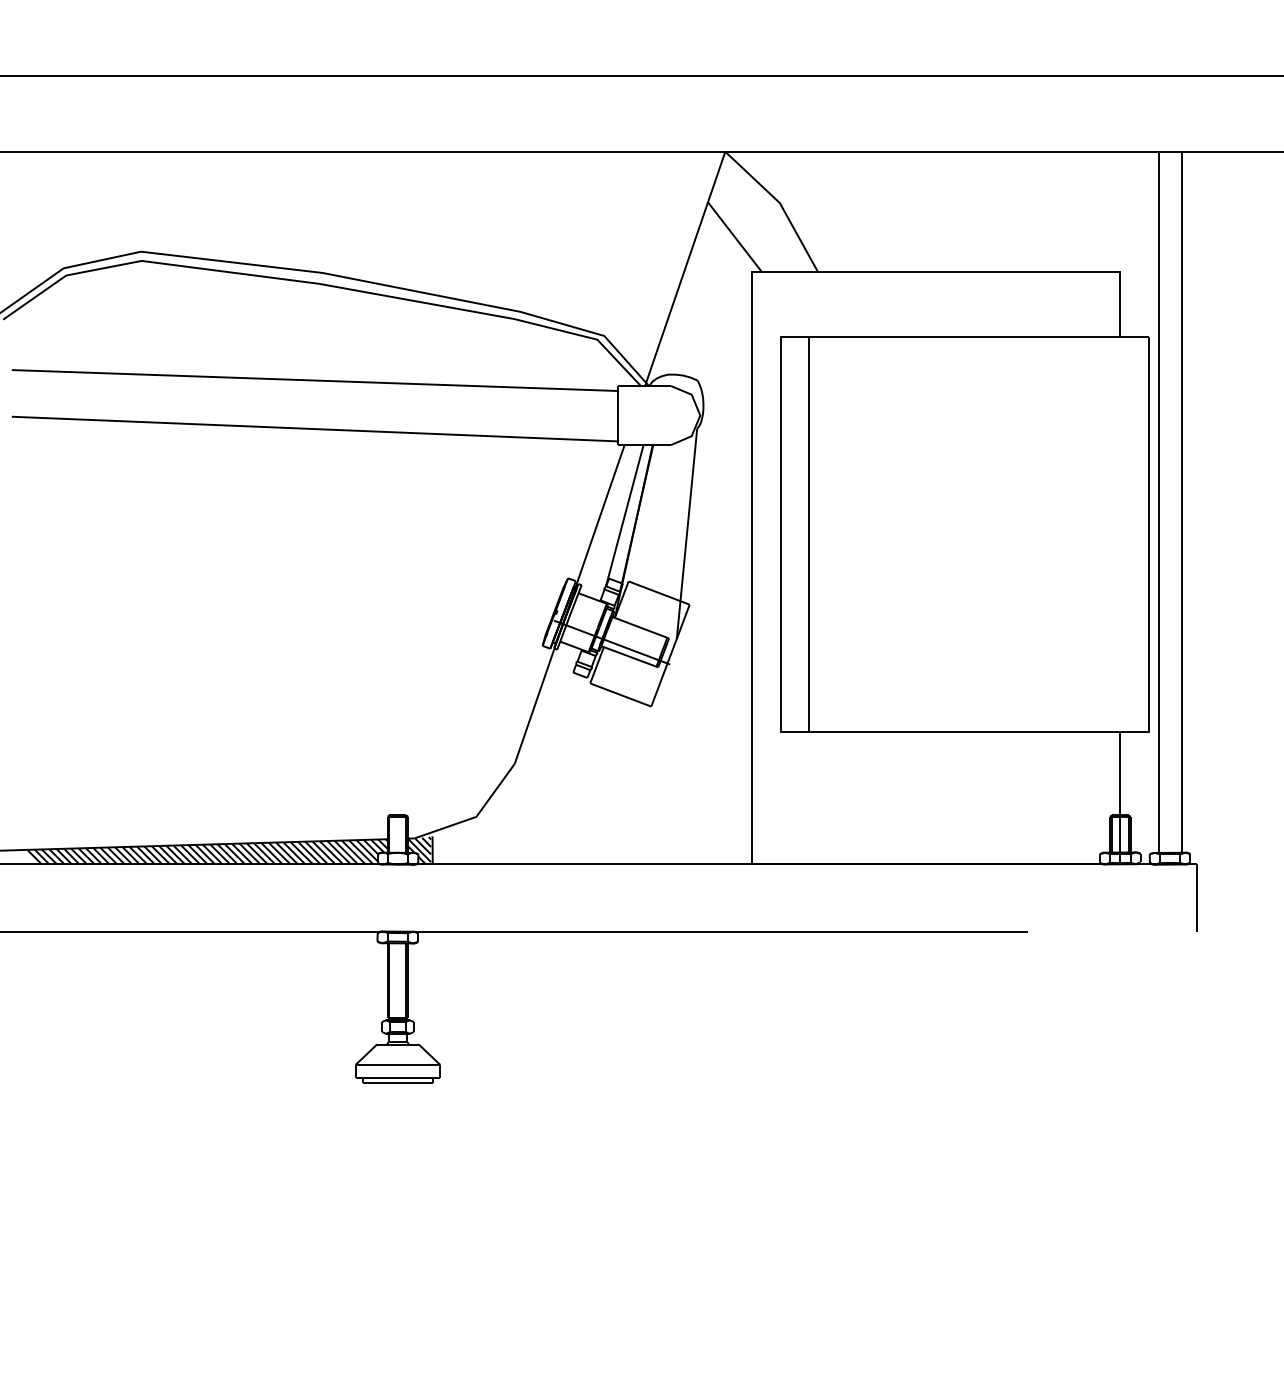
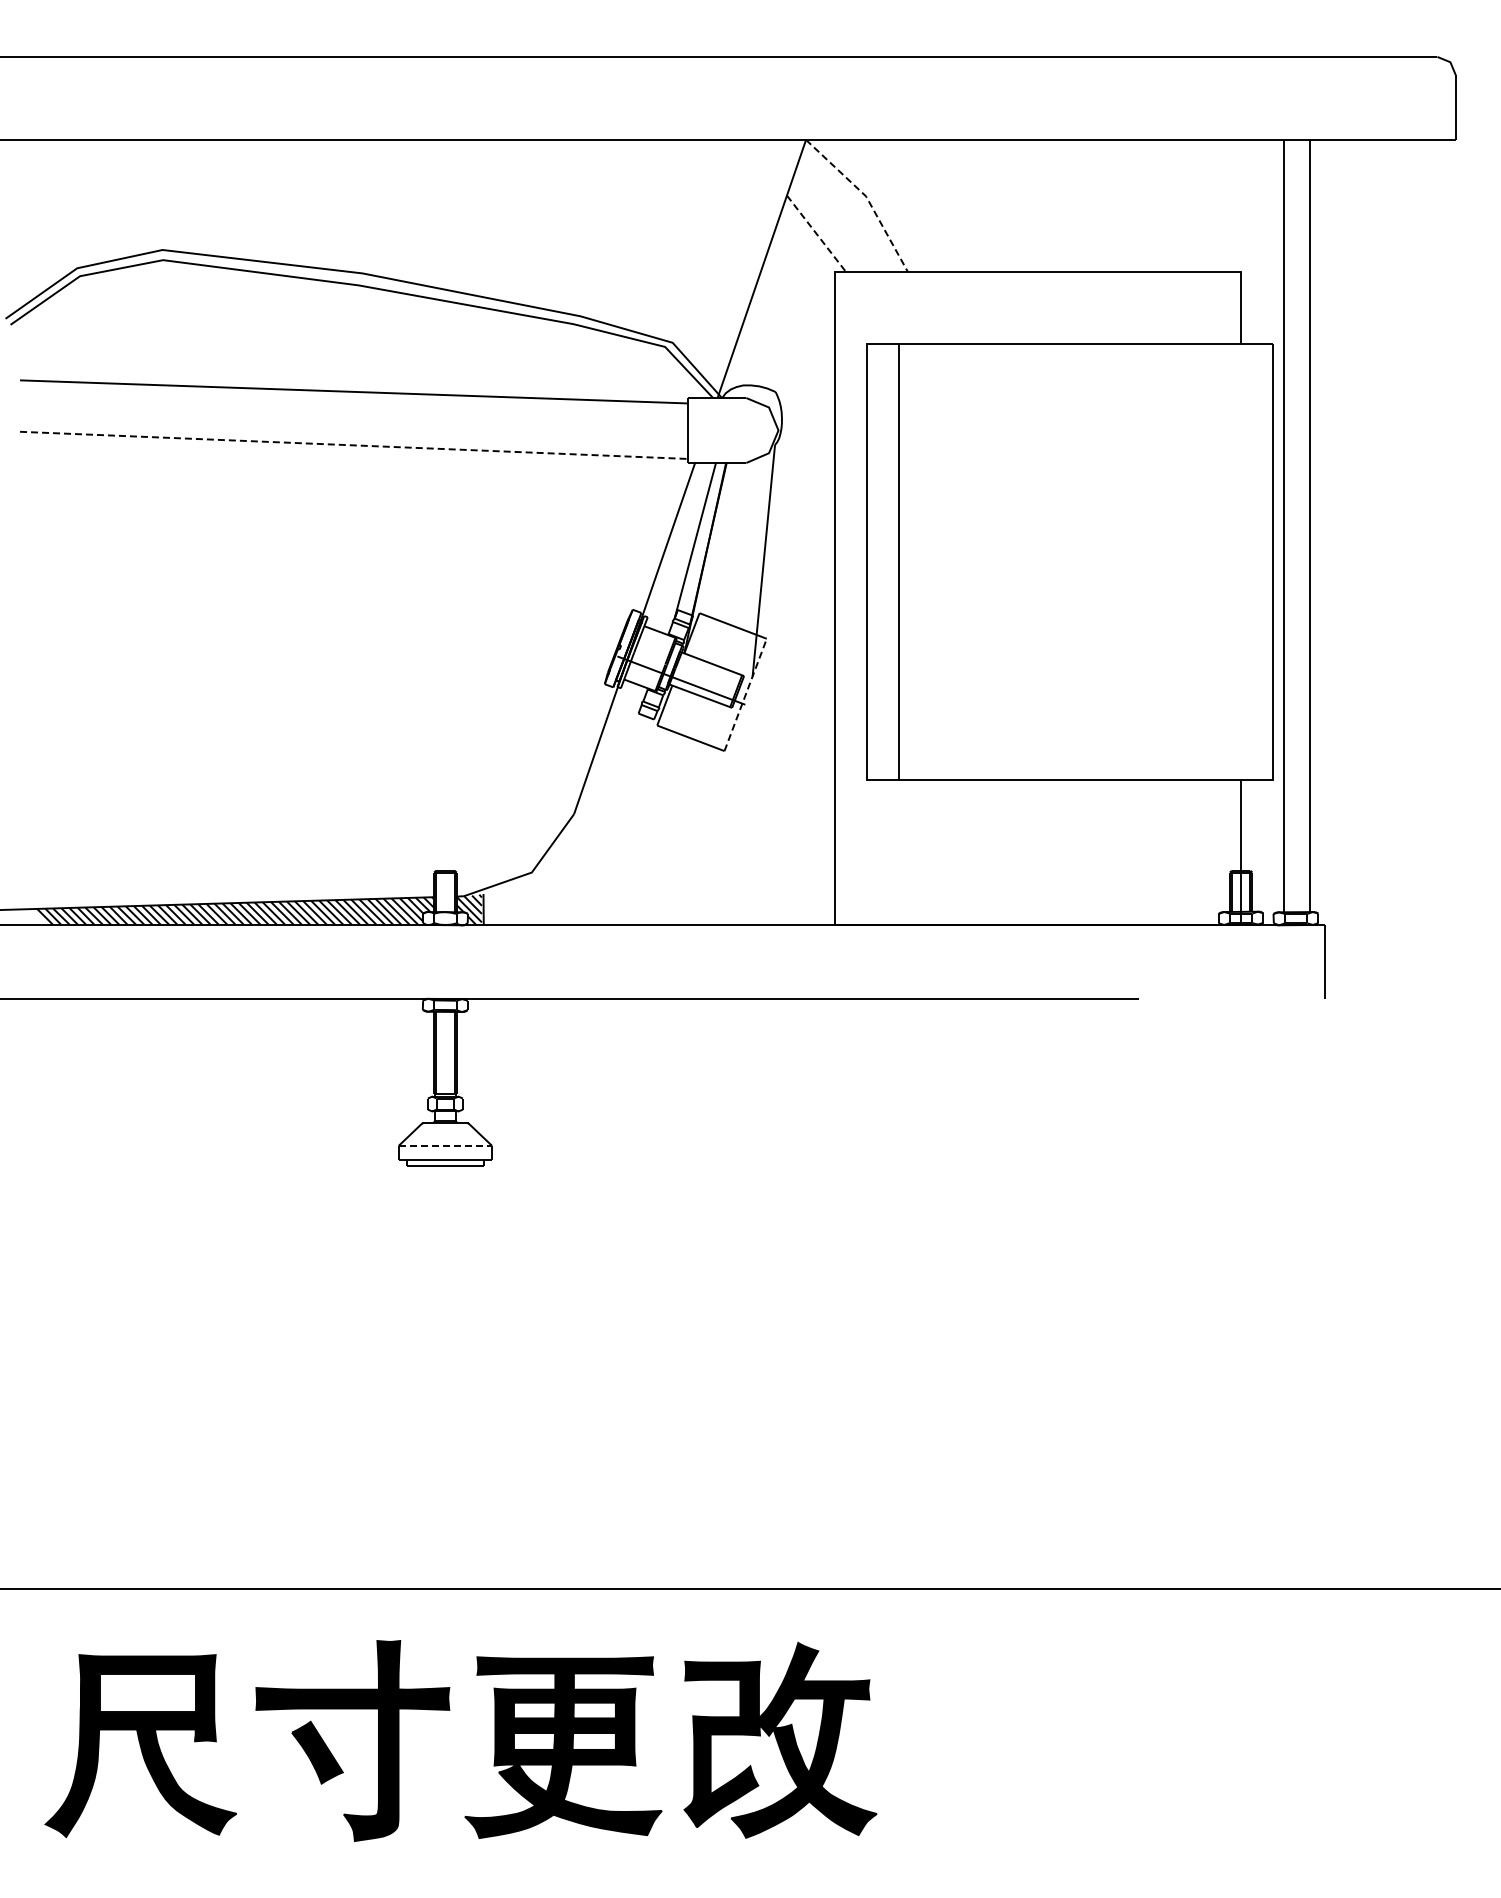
line: (781, 204) -> (867, 198), solid -> dashed
line: (734, 237) -> (816, 234), solid -> dashed
line: (315, 429) -> (354, 445), solid -> dashed
line: (670, 655) -> (745, 694), solid -> dashed
line: (398, 1064) -> (445, 1145), solid -> dashed

